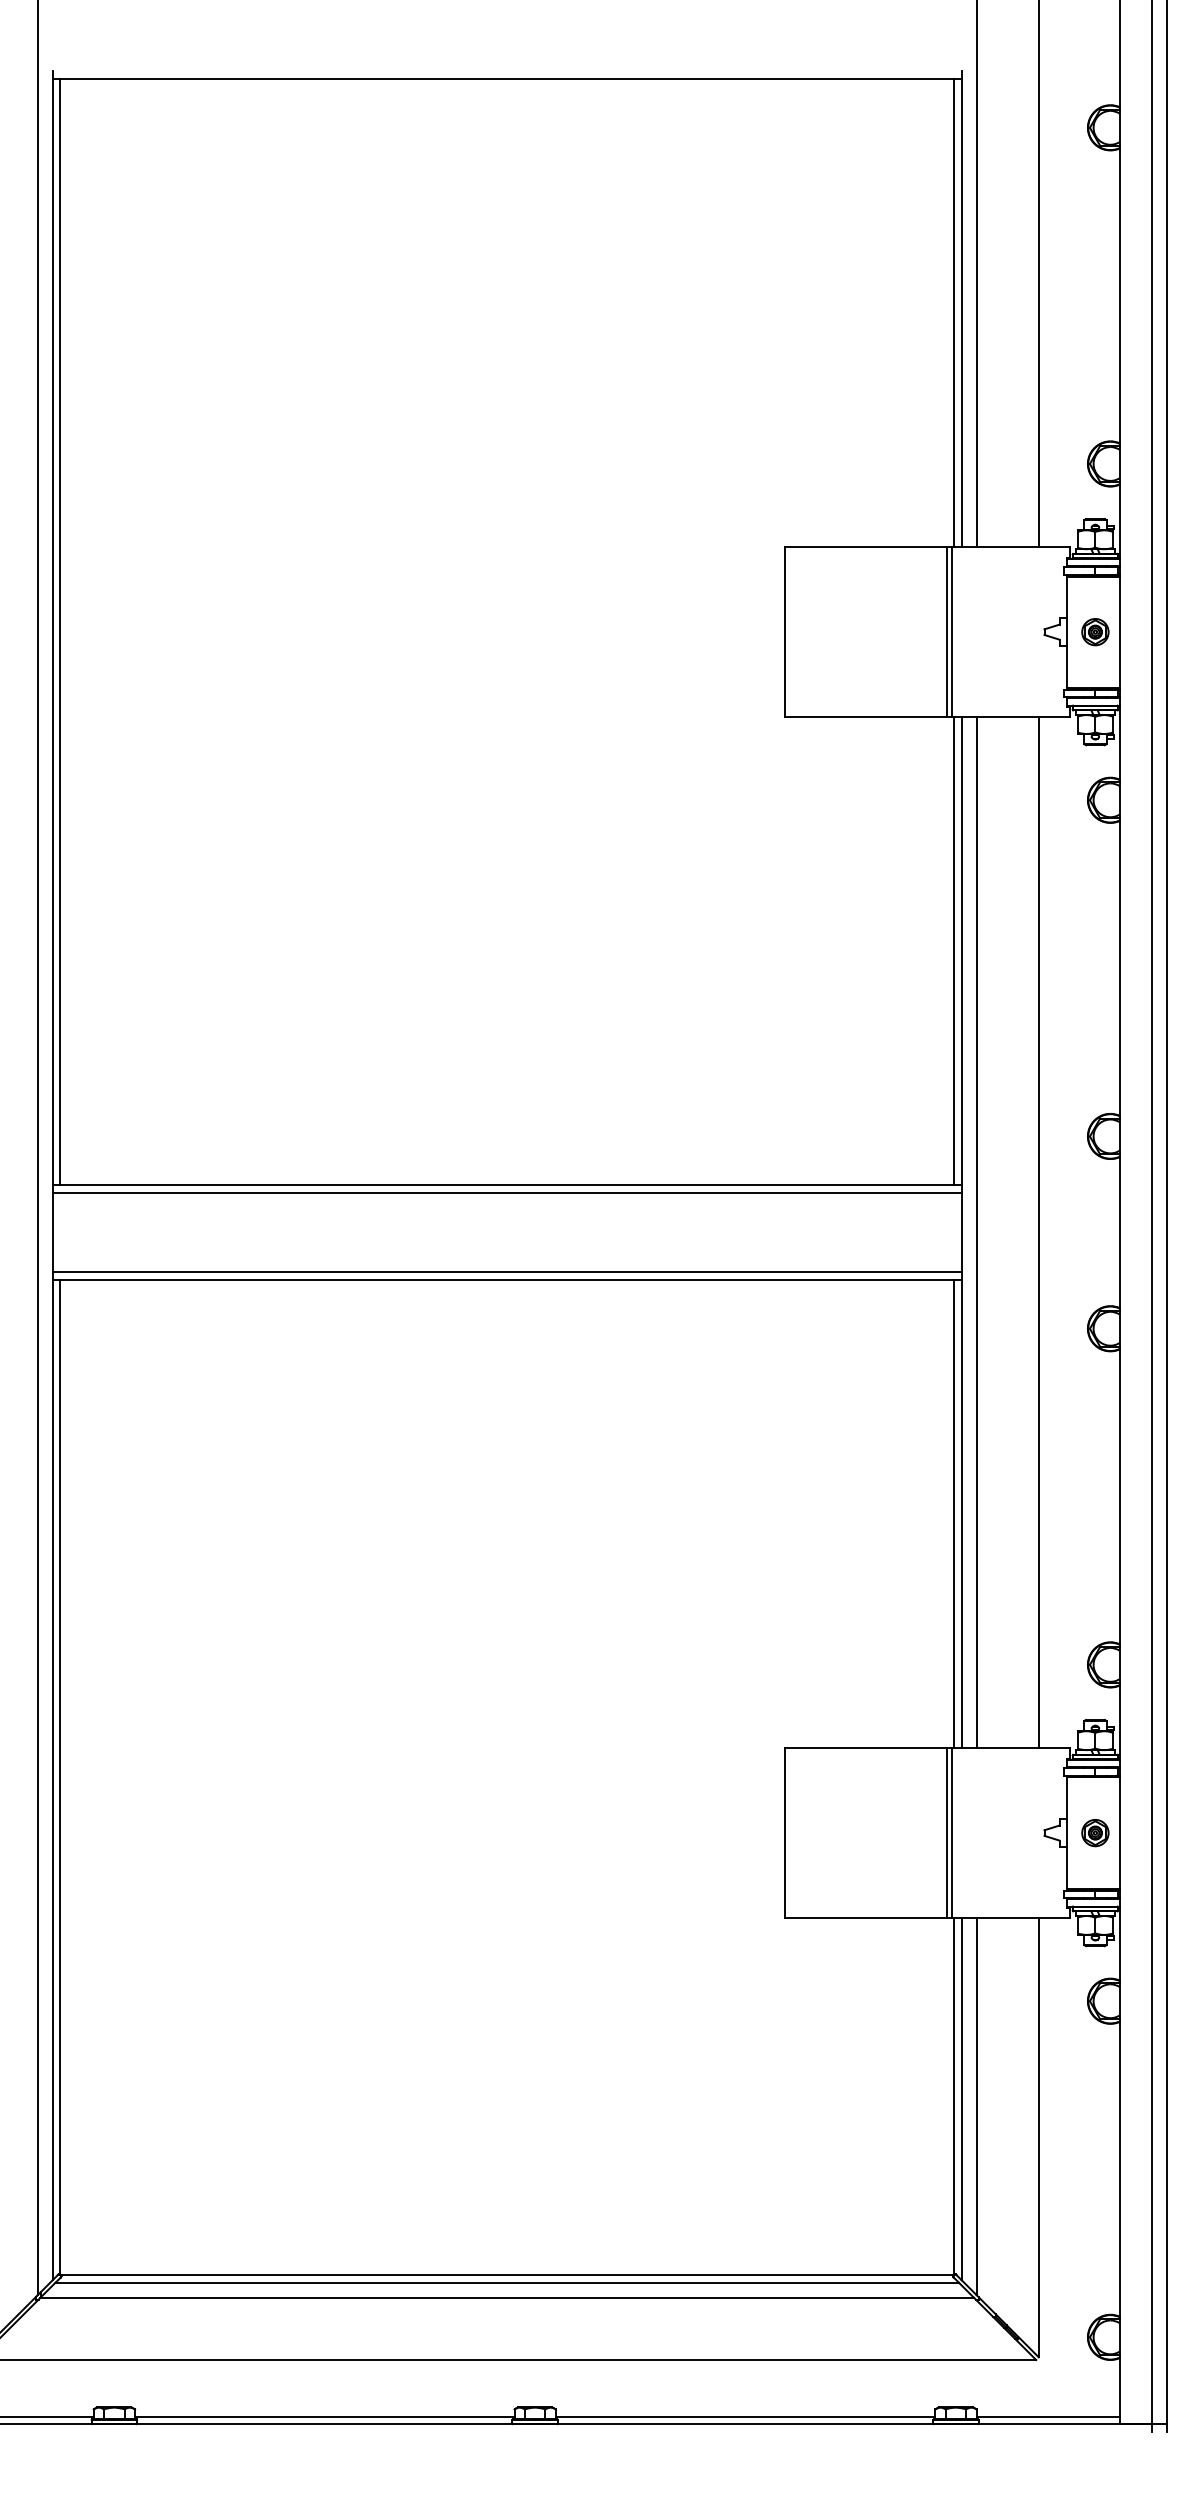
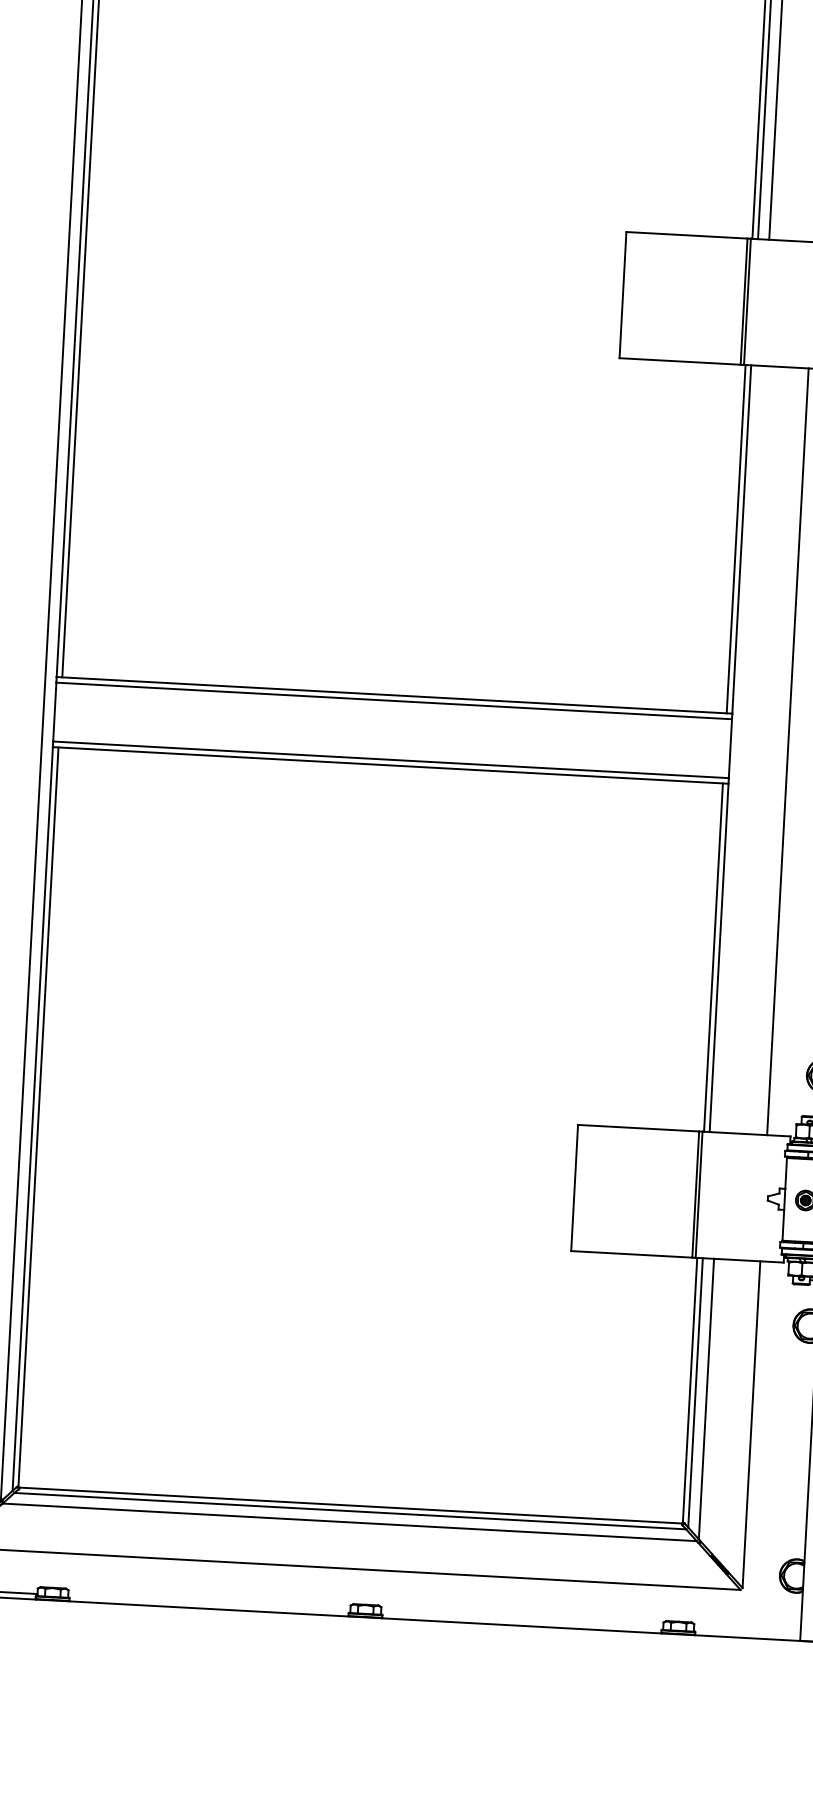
line: (976, 1232) -> (741, 749), removed
line: (324, 2416) -> (209, 1603), removed
line: (745, 2416) -> (522, 1620), removed
line: (1047, 2416) -> (746, 1632), removed

